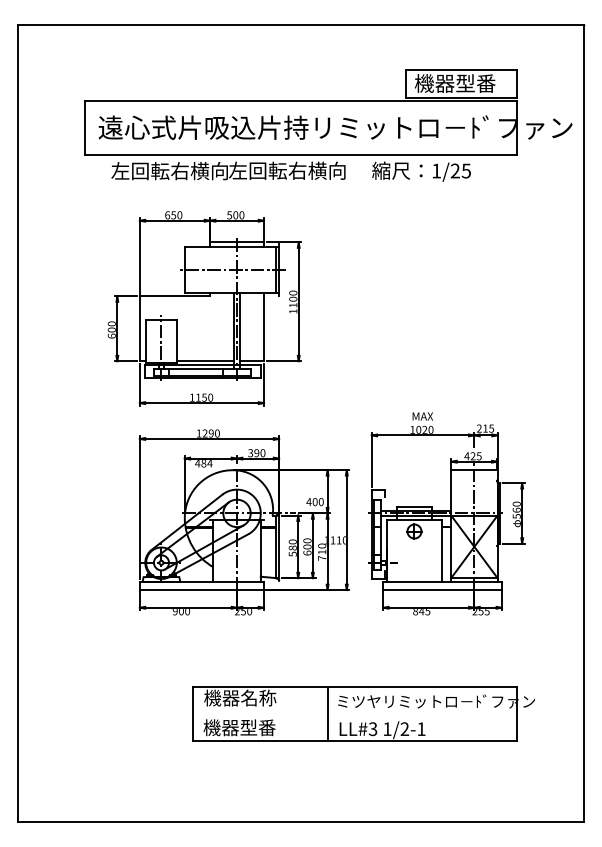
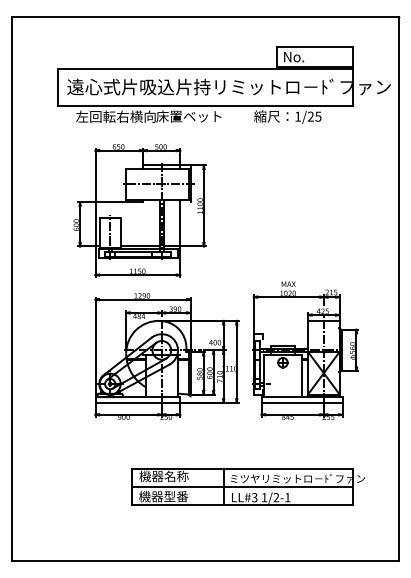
text: (454, 82) -> (310, 56), 機器型番 -> No.
text: (286, 170) -> (195, 116), 左回転右横向 -> 床置ベット
line: (353, 712) -> (241, 486), added

